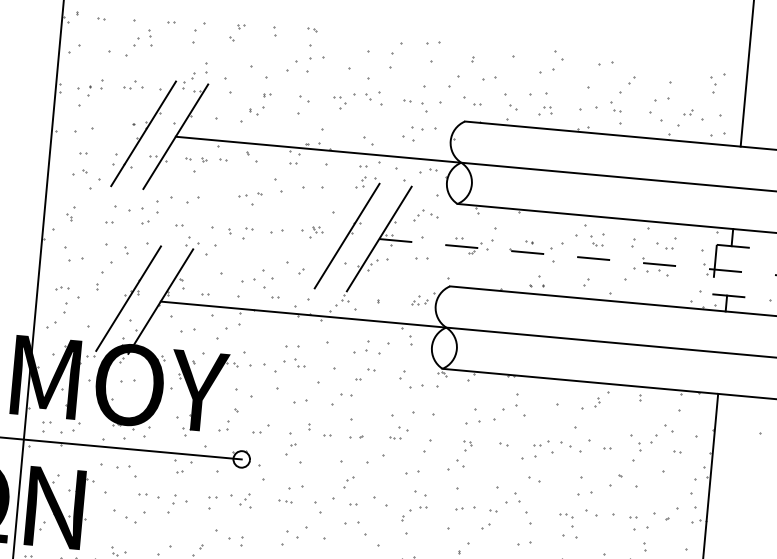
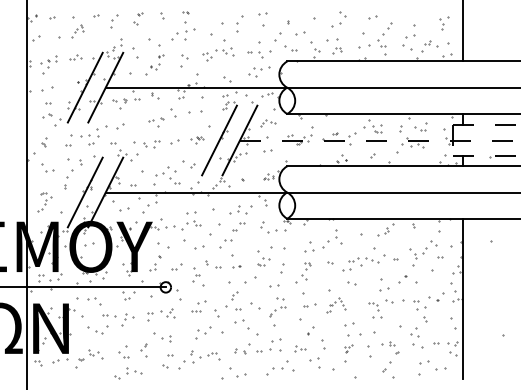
part: (139, 42) -> (77, 30), size x0.7
part: (63, 308) -> (44, 202), size x0.7
part: (507, 512) -> (336, 305), size x0.6

